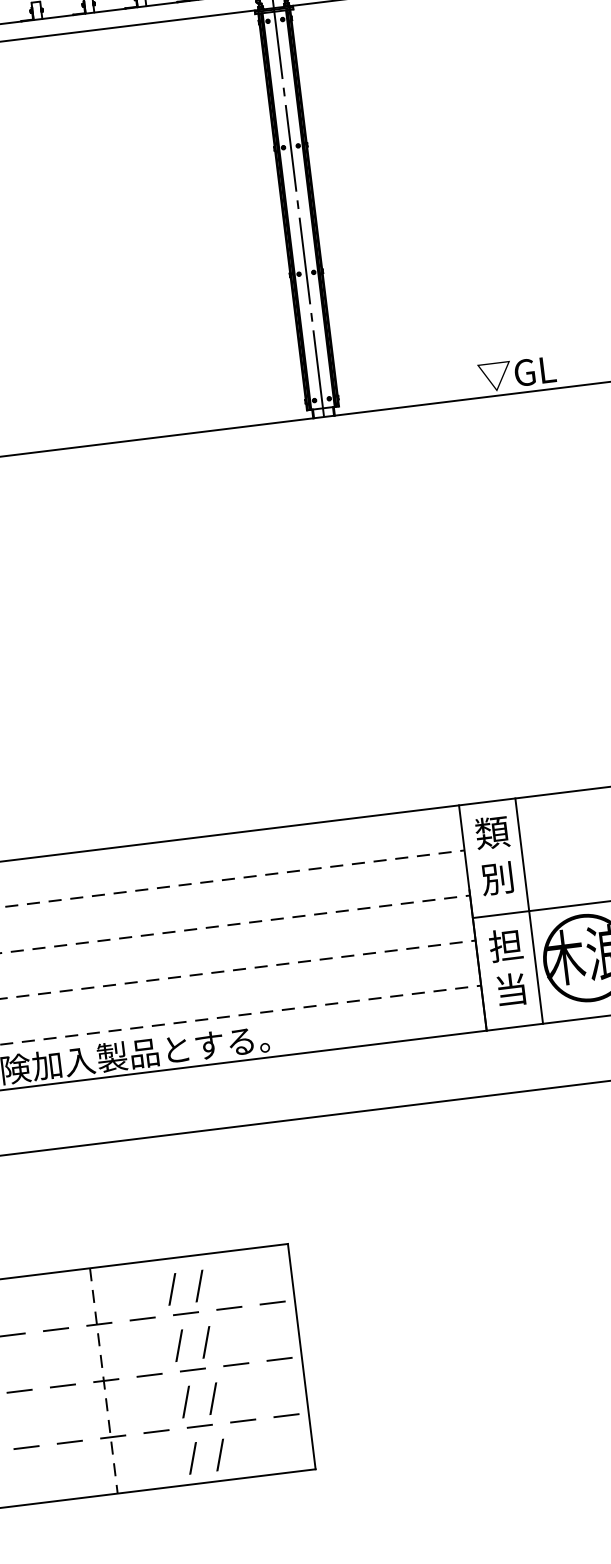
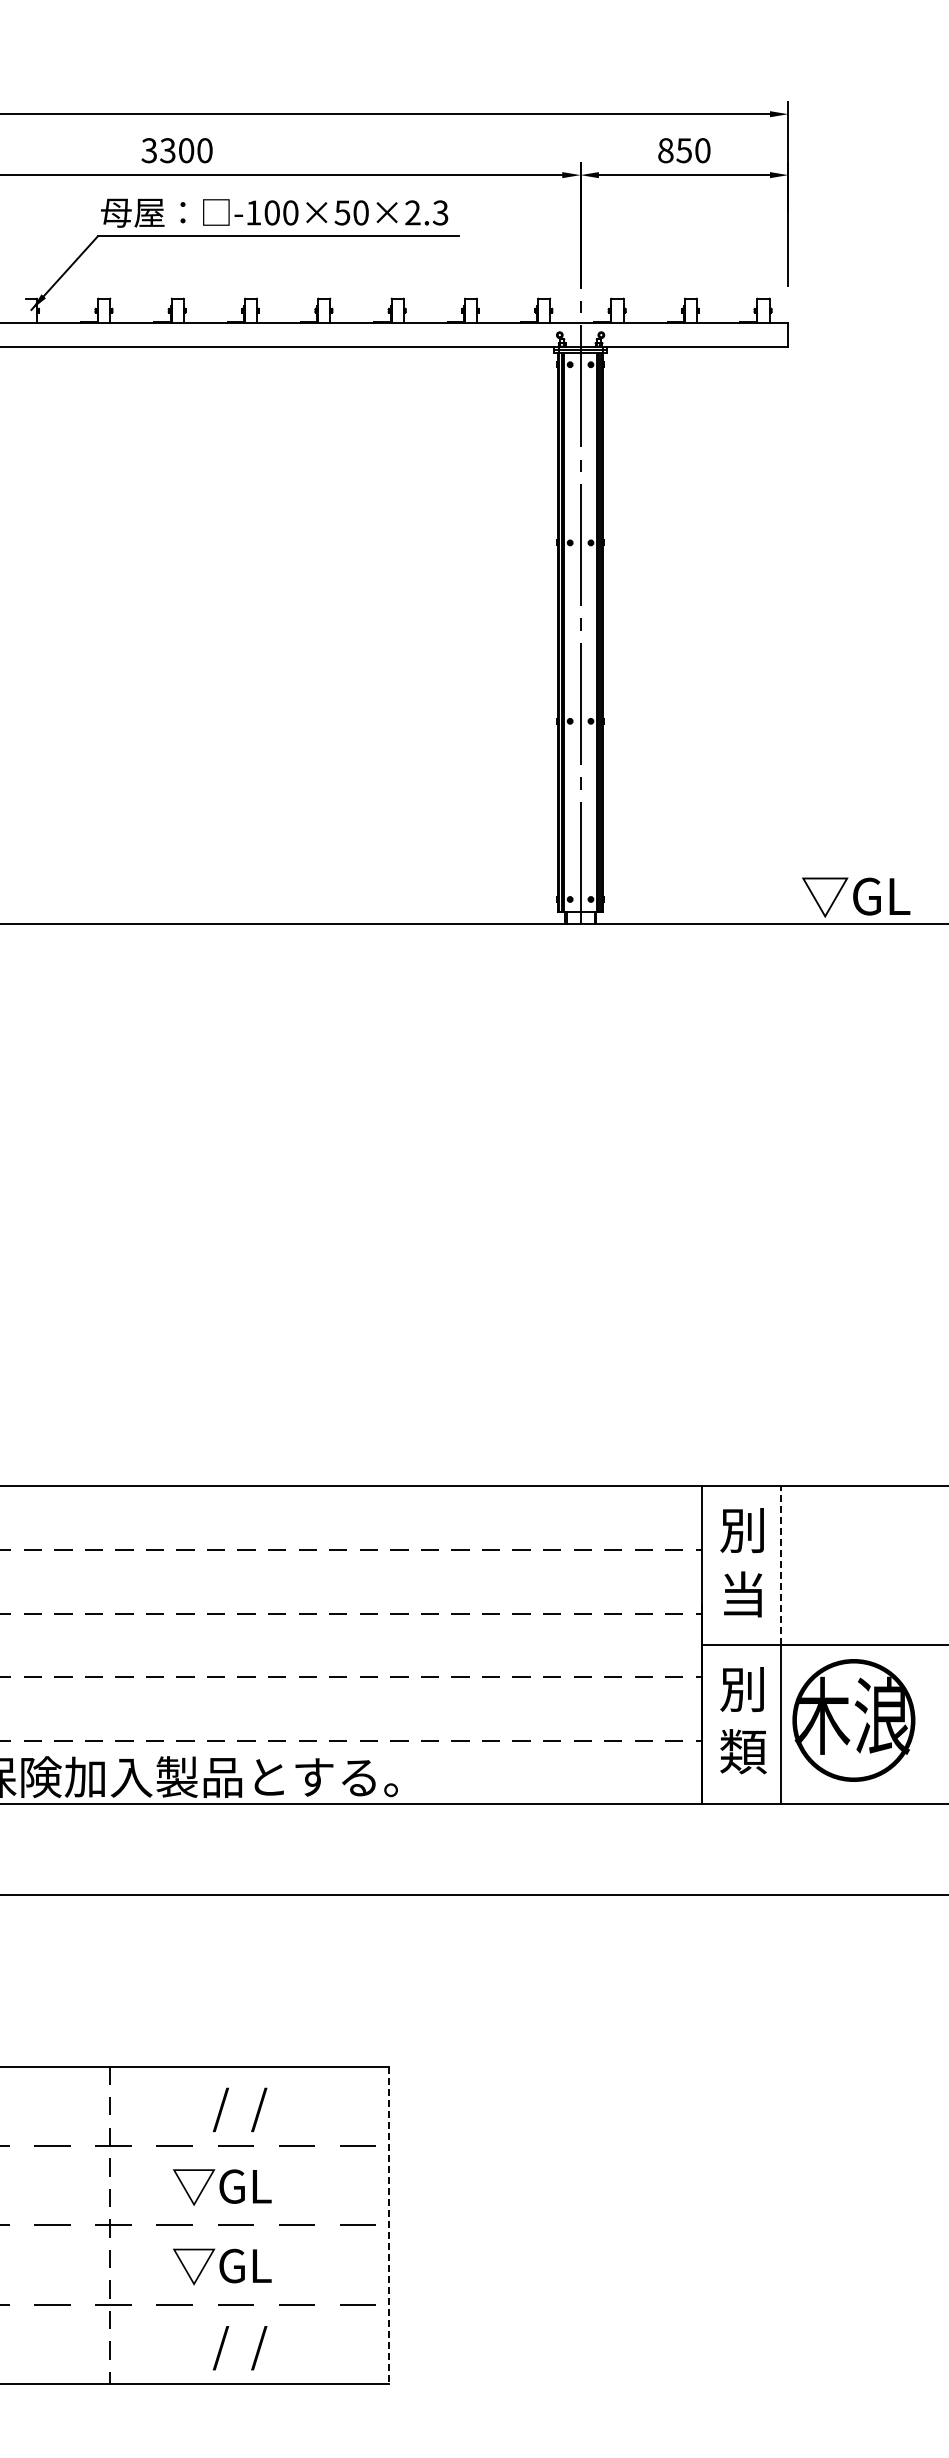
text: (492, 832) -> (743, 1530), 類 -> 別
line: (522, 854) -> (781, 1565), solid -> dashed
text: (496, 878) -> (741, 1594), 別 -> 当
text: (505, 945) -> (742, 1689), 担 -> 別
text: (511, 989) -> (743, 1751), 当 -> 類
text: (180, 1345) -> (222, 2189), /  / -> ▽GL
line: (301, 1356) -> (389, 2225), solid -> dashed
text: (187, 1401) -> (222, 2268), /  / -> ▽GL

